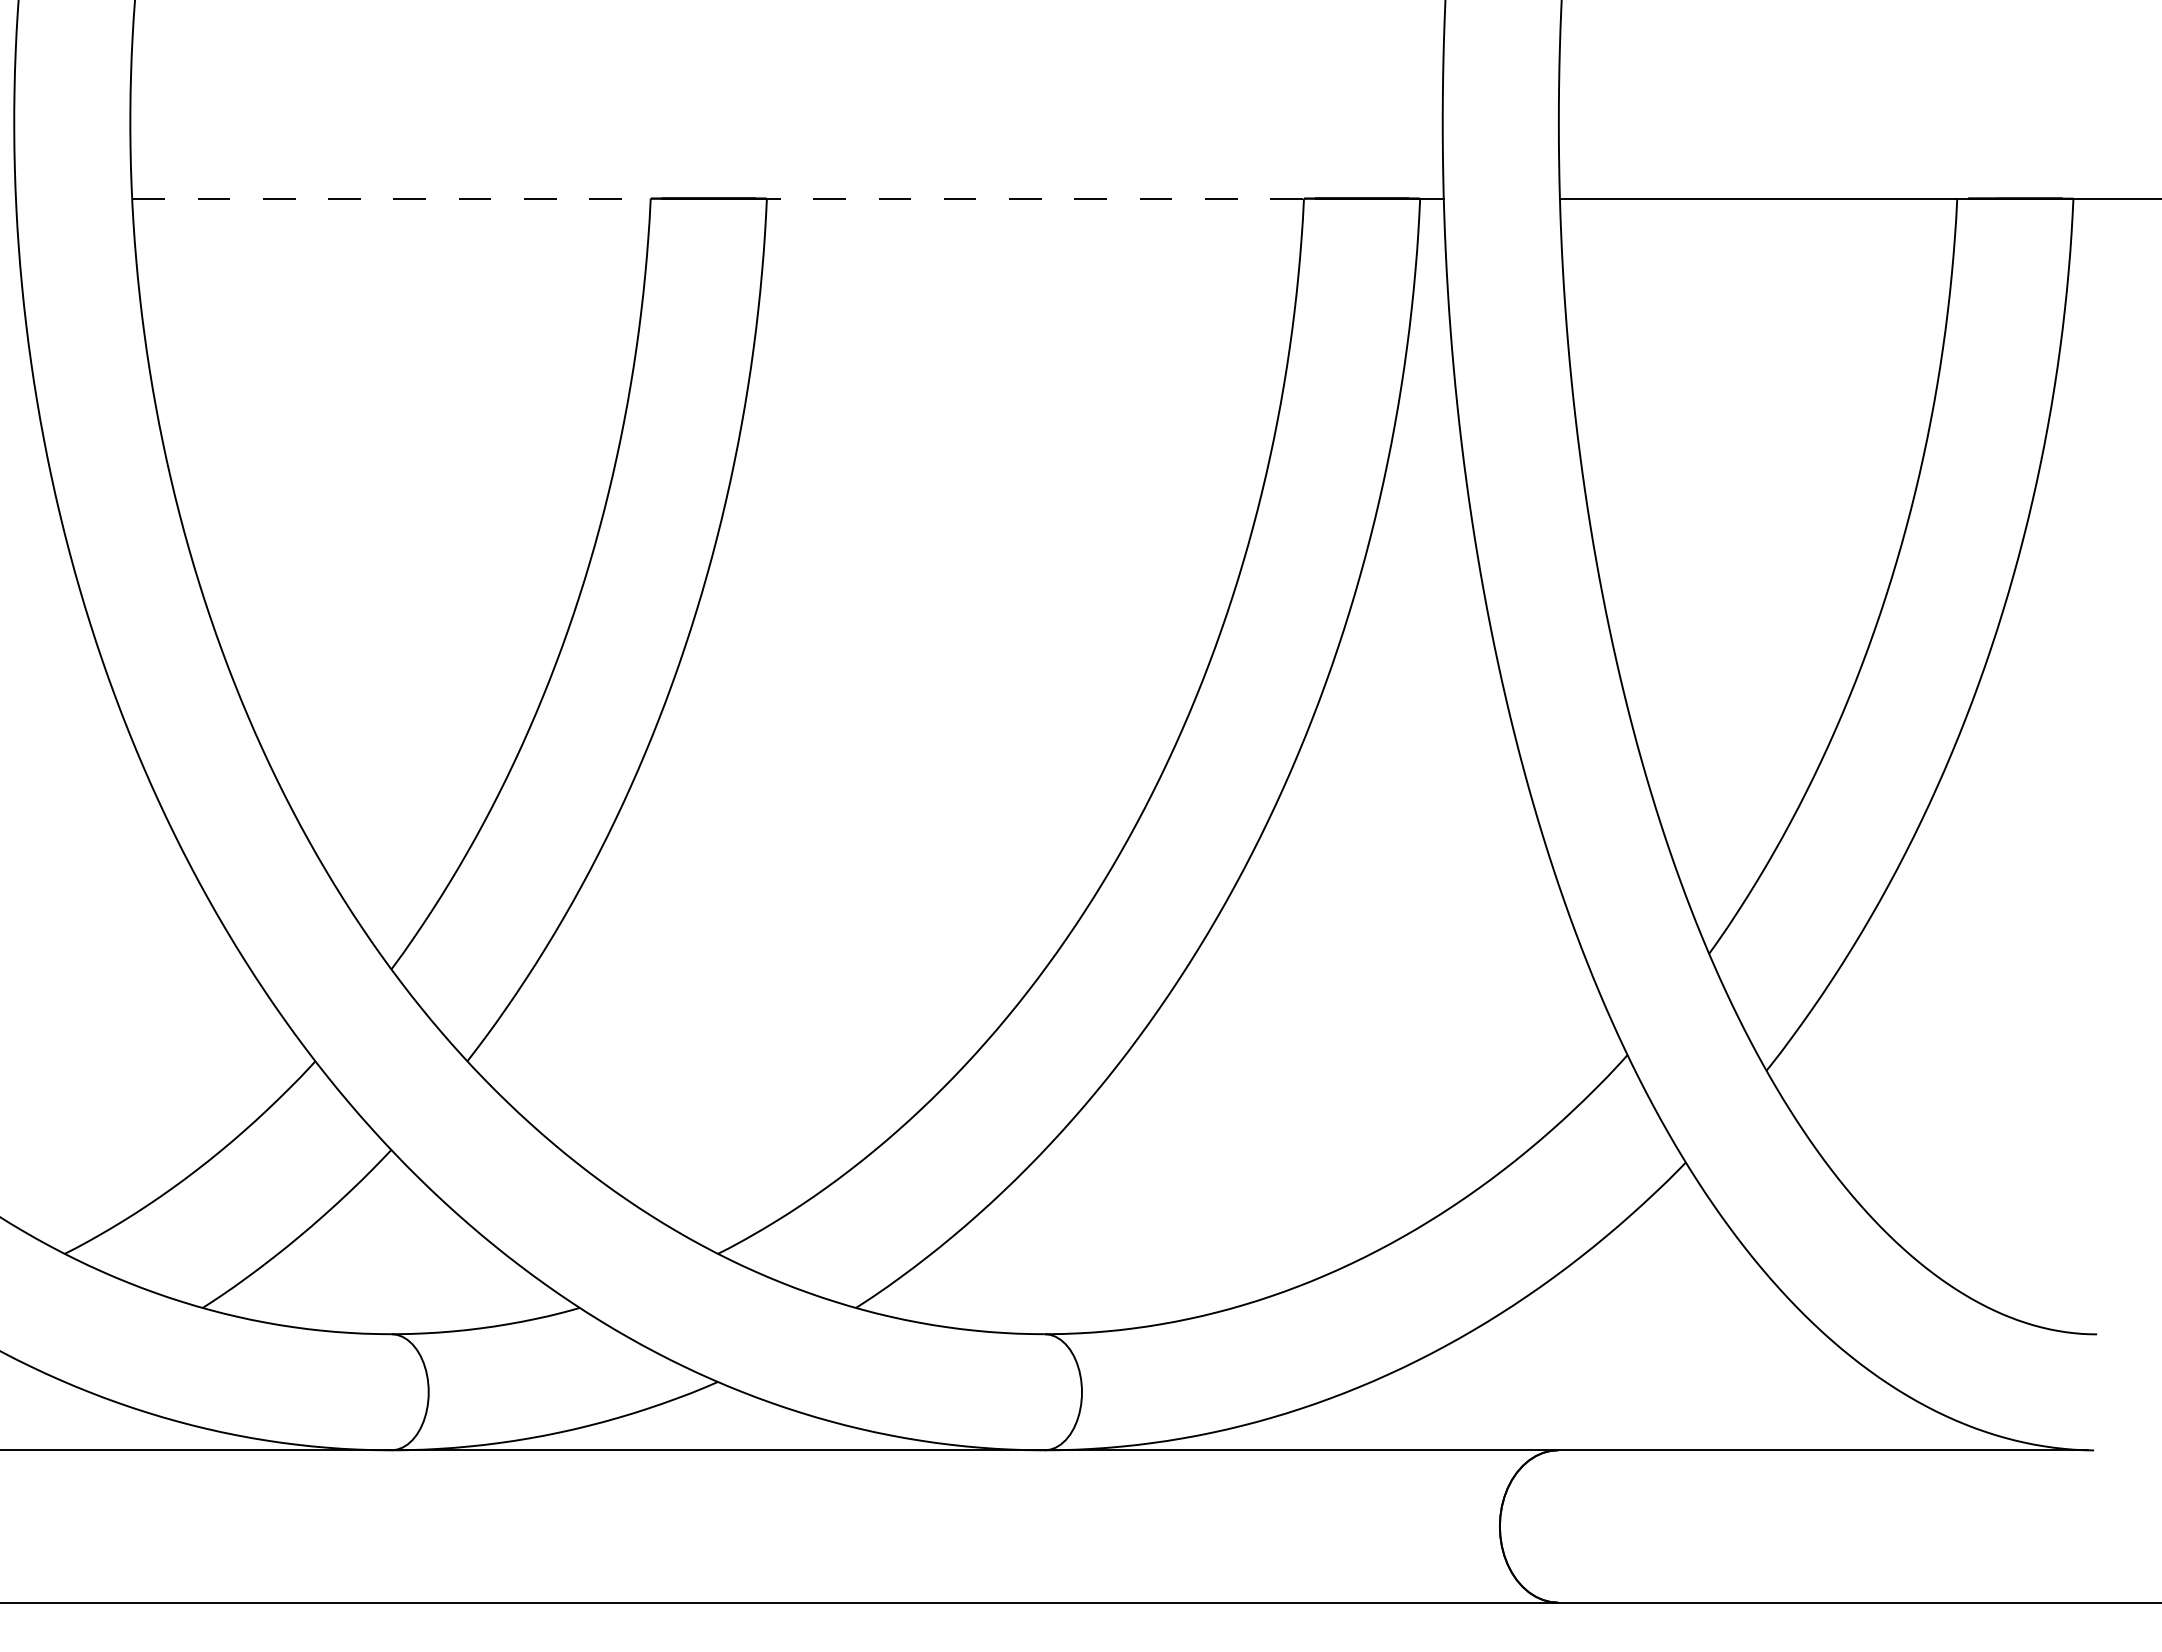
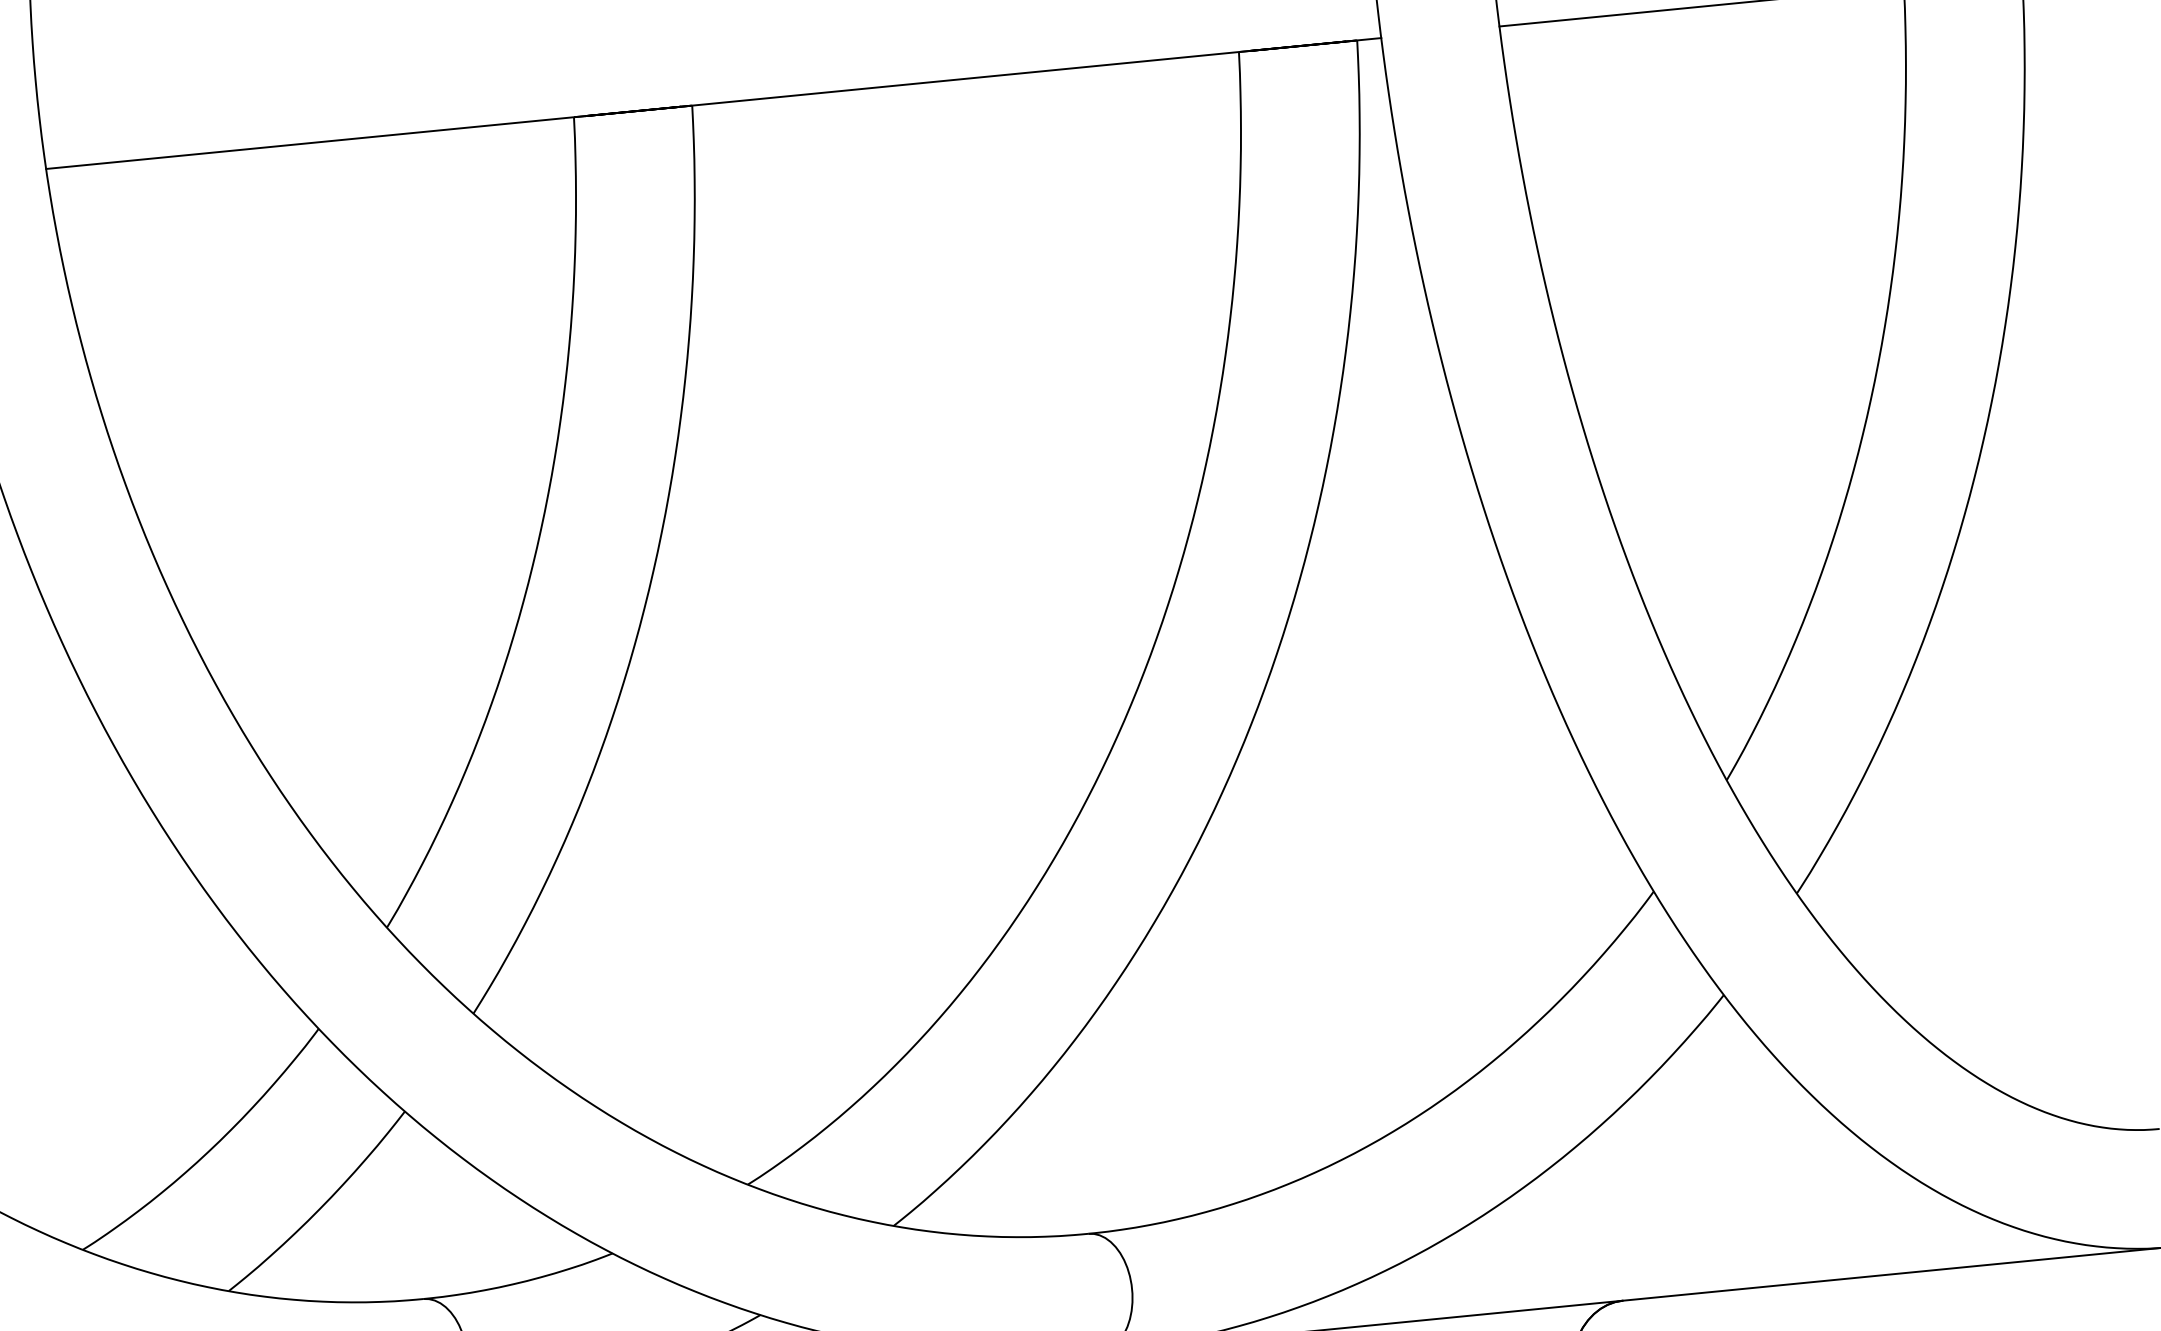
line: (391, 198) -> (310, 142), dashed -> solid
line: (1026, 198) -> (956, 79), dashed -> solid

